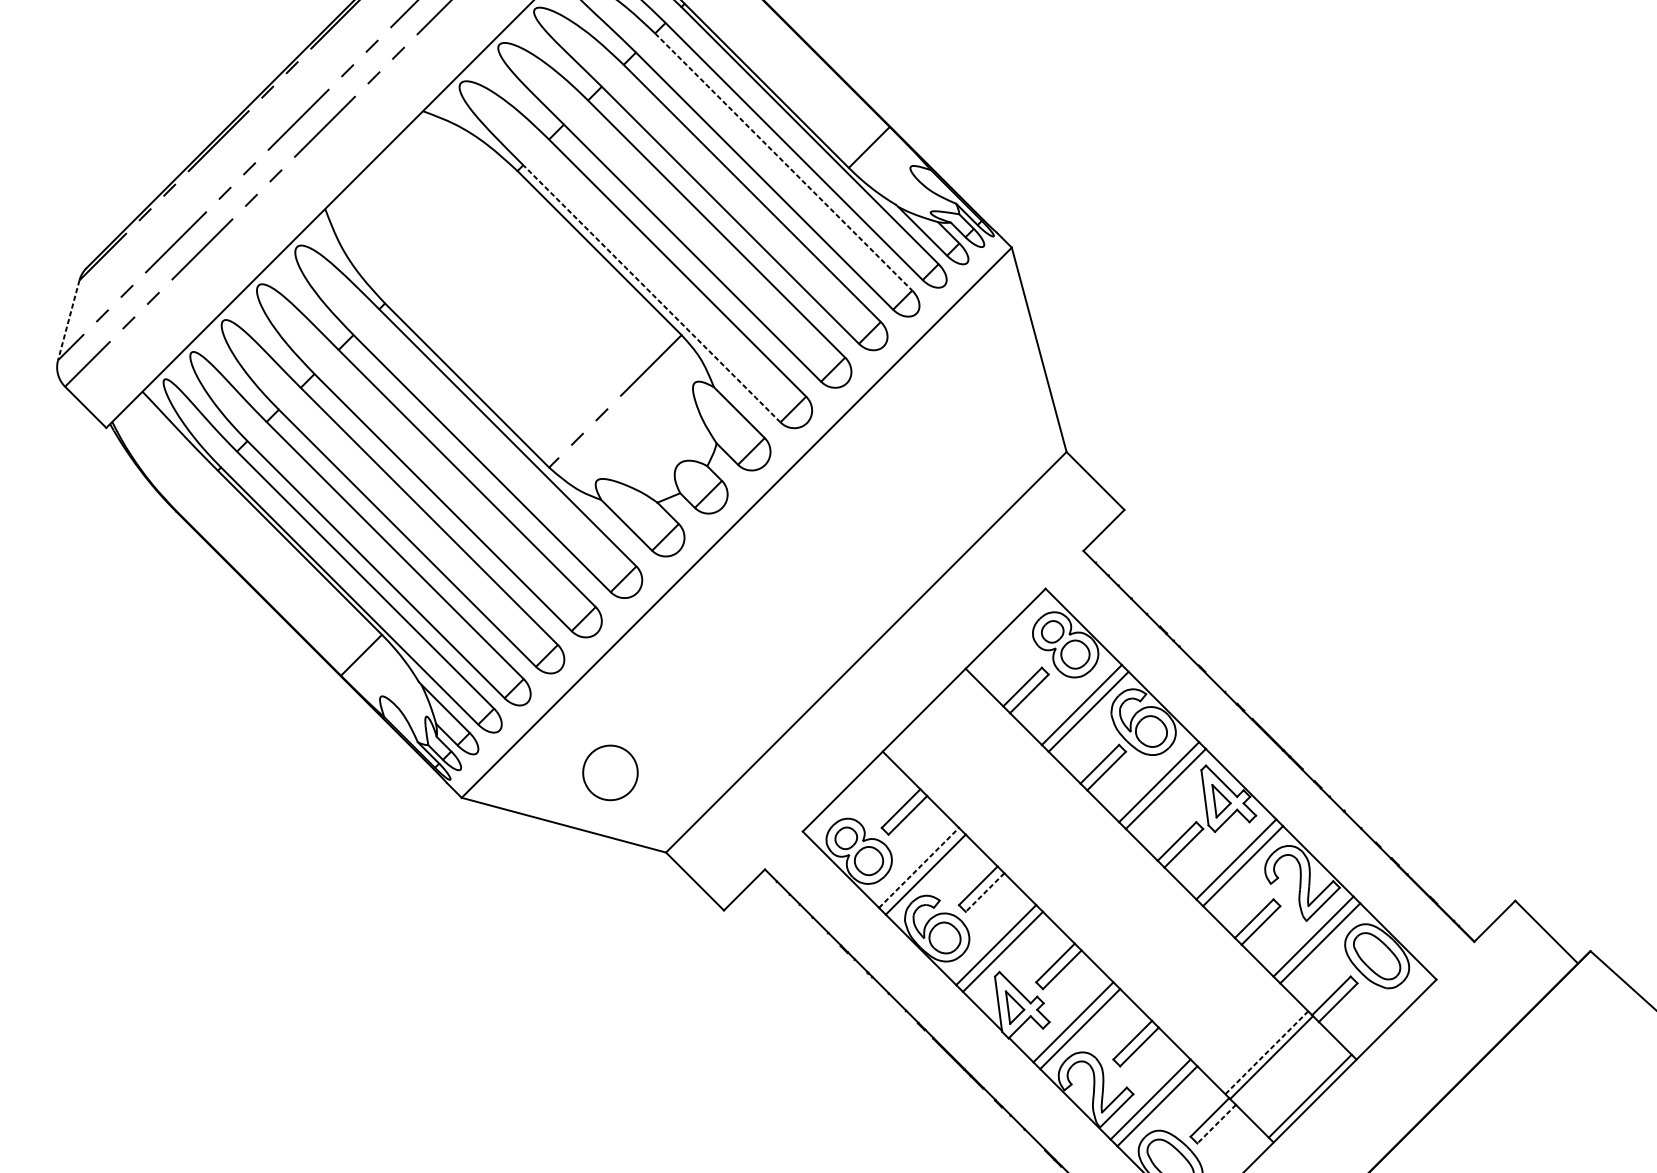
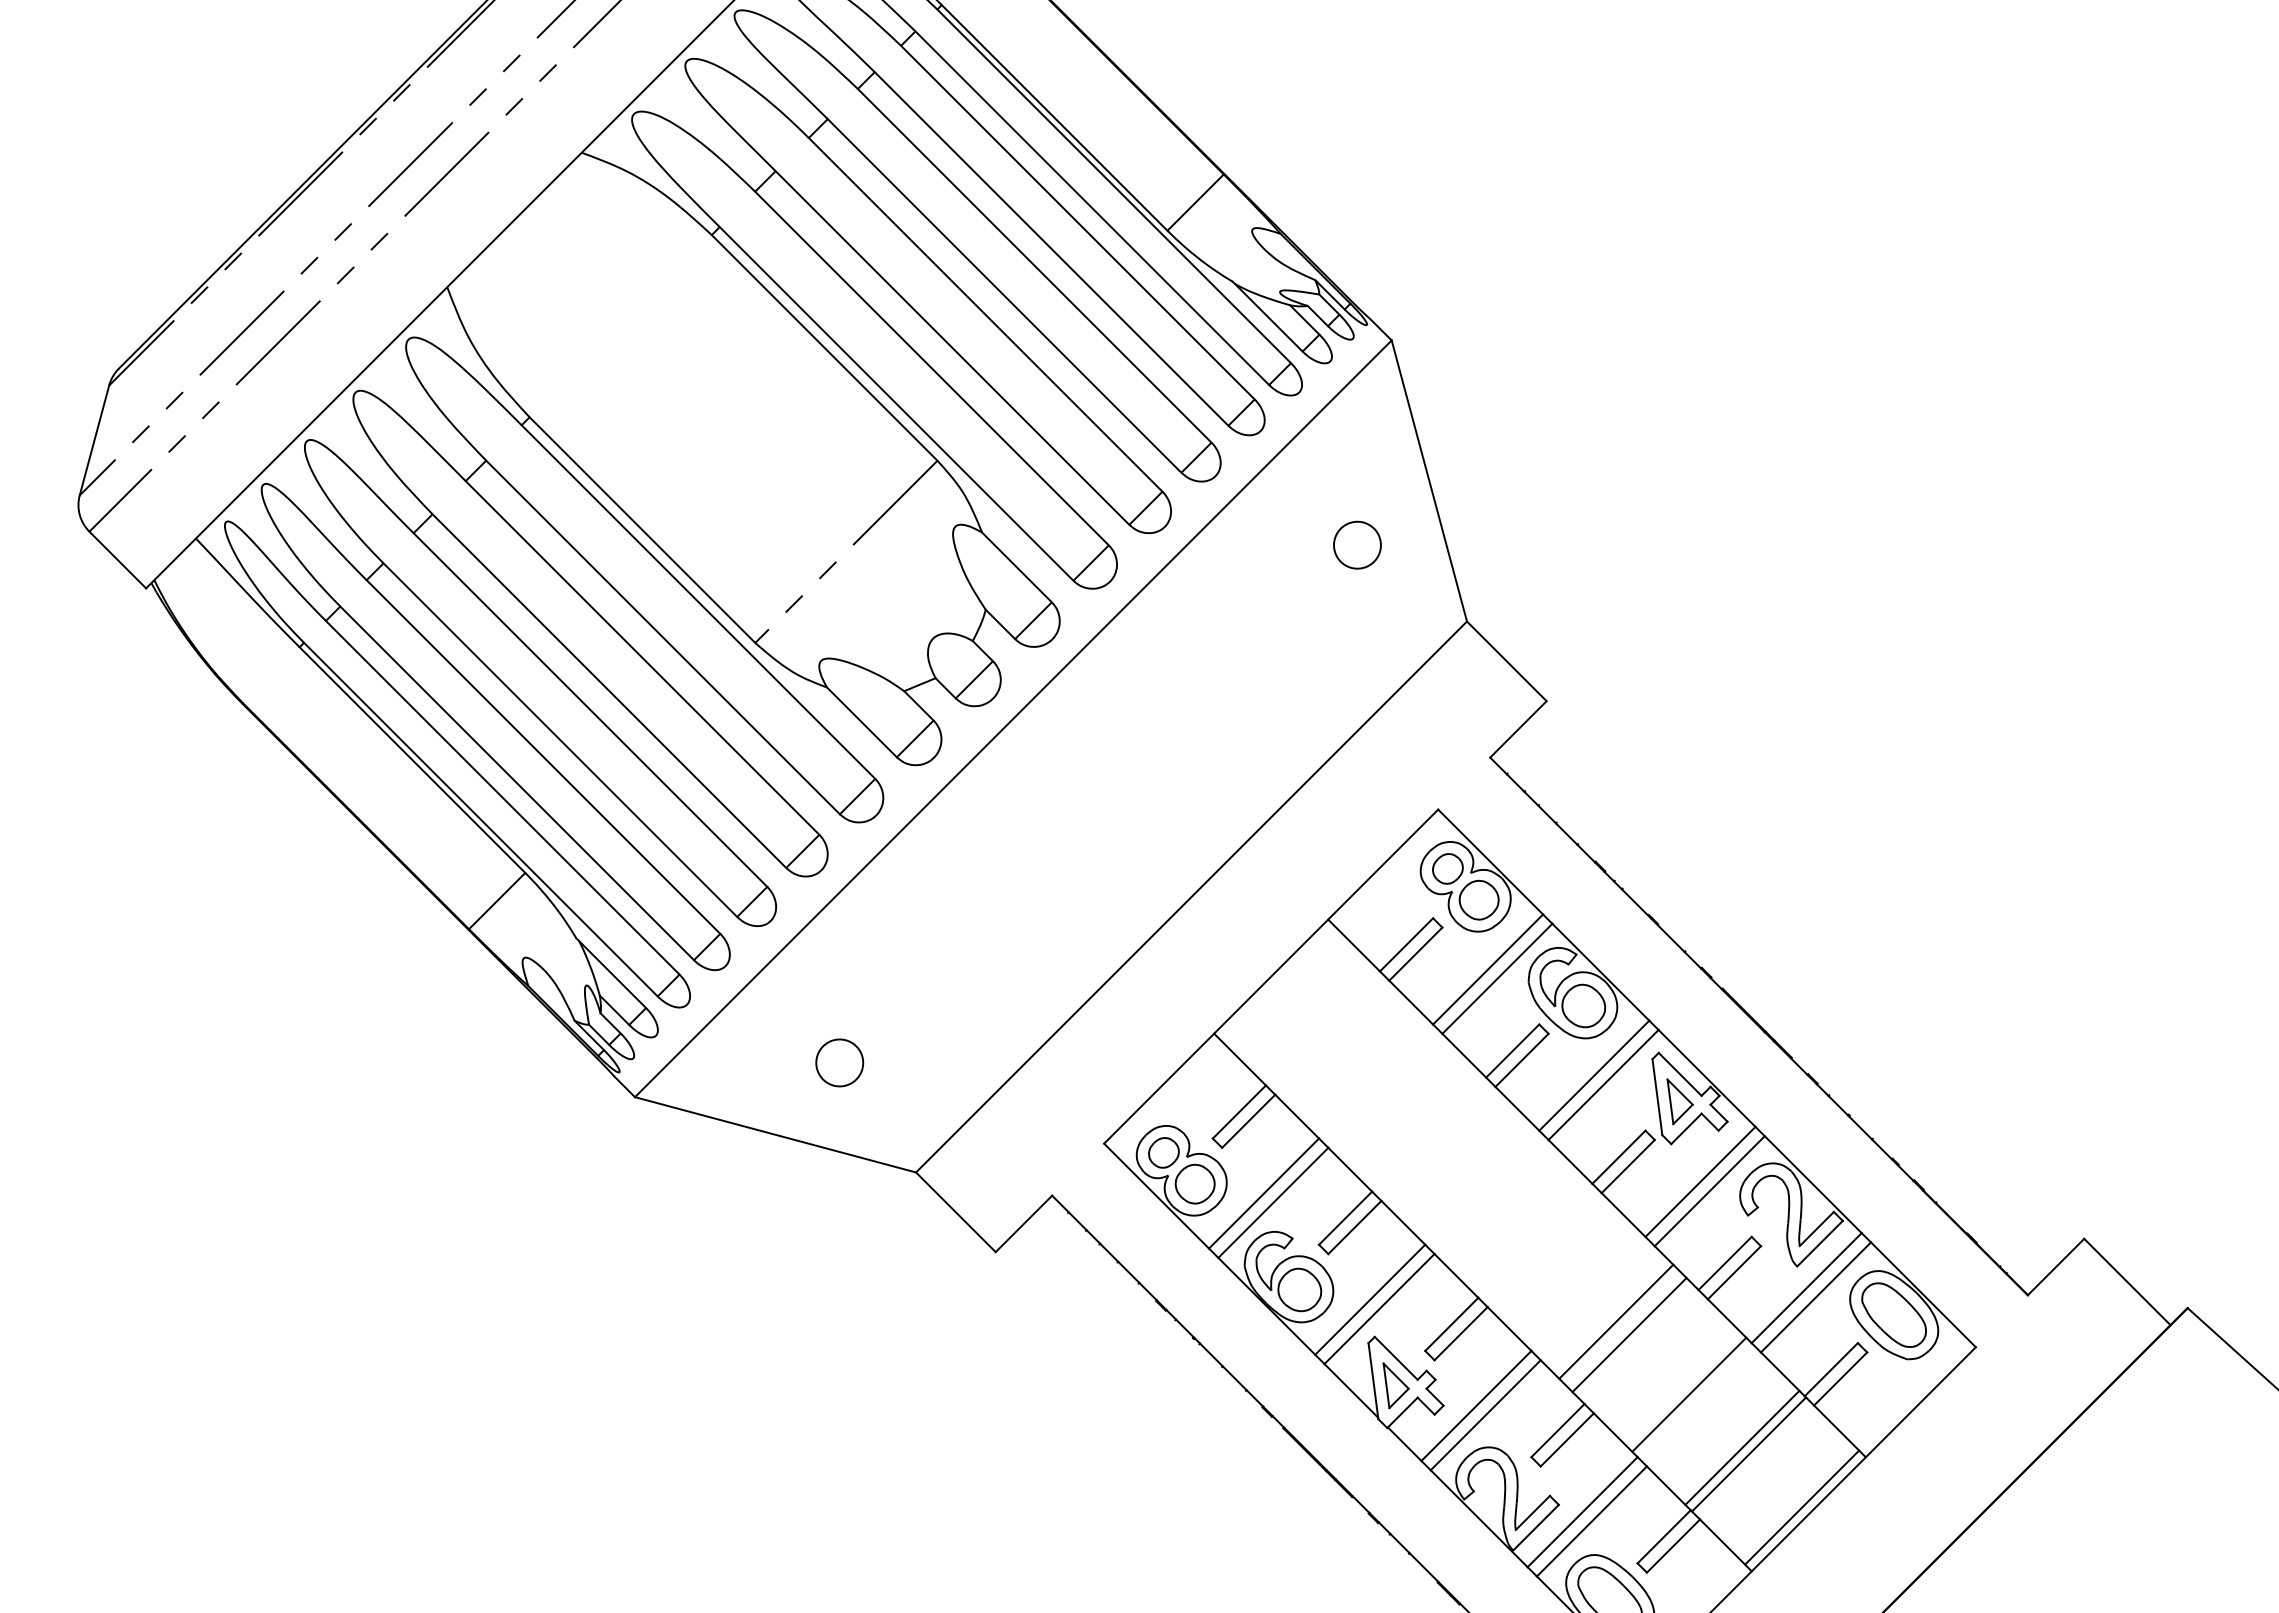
line: (784, 162) -> (1078, 223), dashed -> solid
line: (651, 293) -> (896, 403), dashed -> solid
line: (68, 320) -> (94, 440), dashed -> solid
part: (986, 396) -> (1357, 544), added
part: (610, 772) -> (839, 1062), size x0.62
line: (919, 867) -> (1264, 1193), dashed -> solid
line: (984, 892) -> (1354, 1227), dashed -> solid
line: (1175, 960) -> (1616, 1321), added
line: (1184, 971) -> (1629, 1335), added
line: (1228, 1013) -> (1689, 1394), added
line: (1266, 1052) -> (1742, 1447), dashed -> solid
line: (1216, 1124) -> (1673, 1546), dashed -> solid

